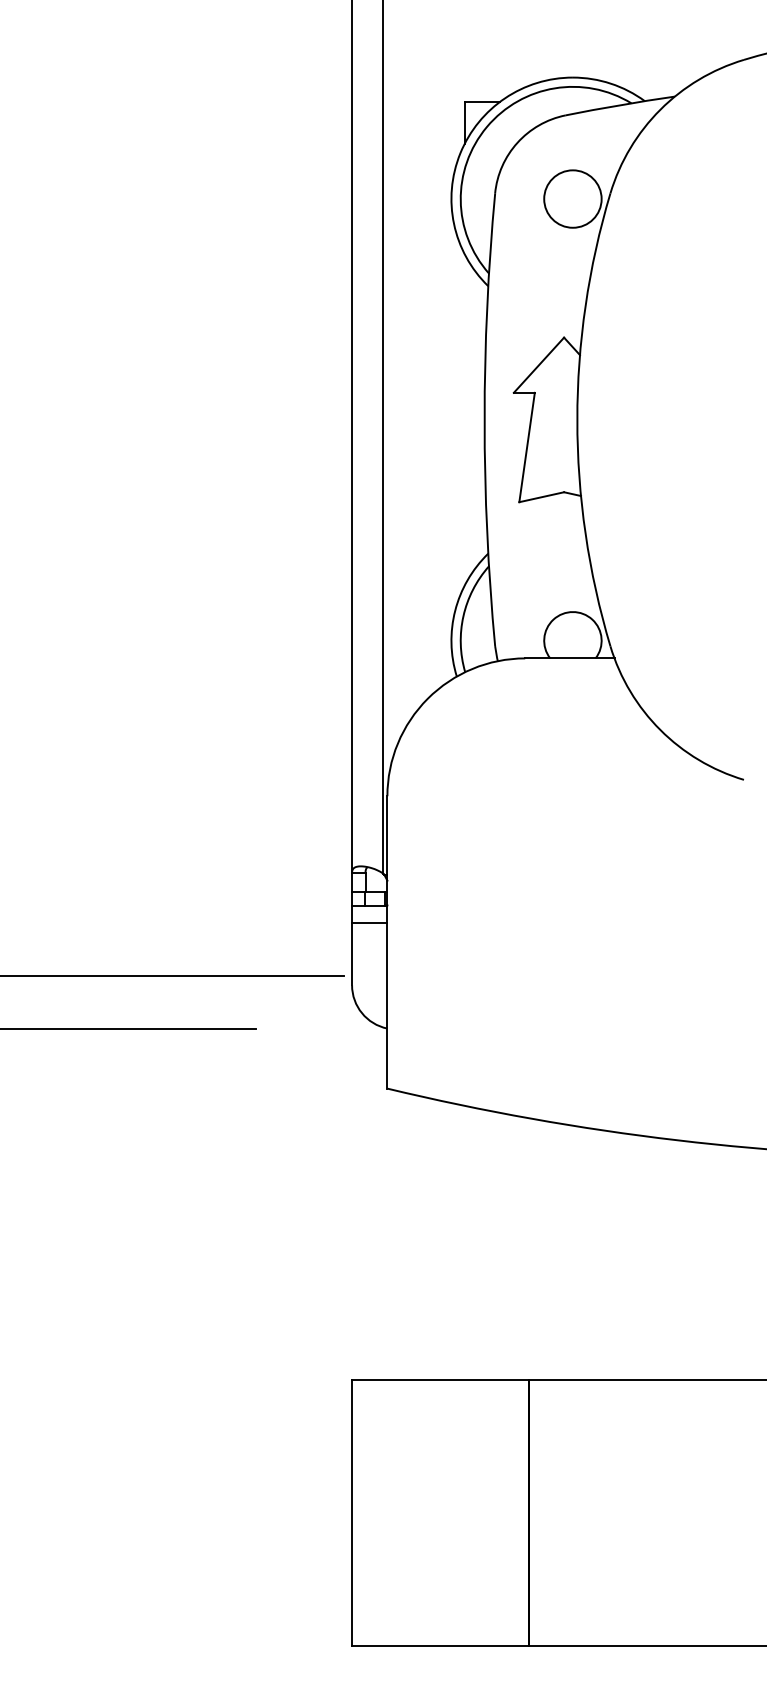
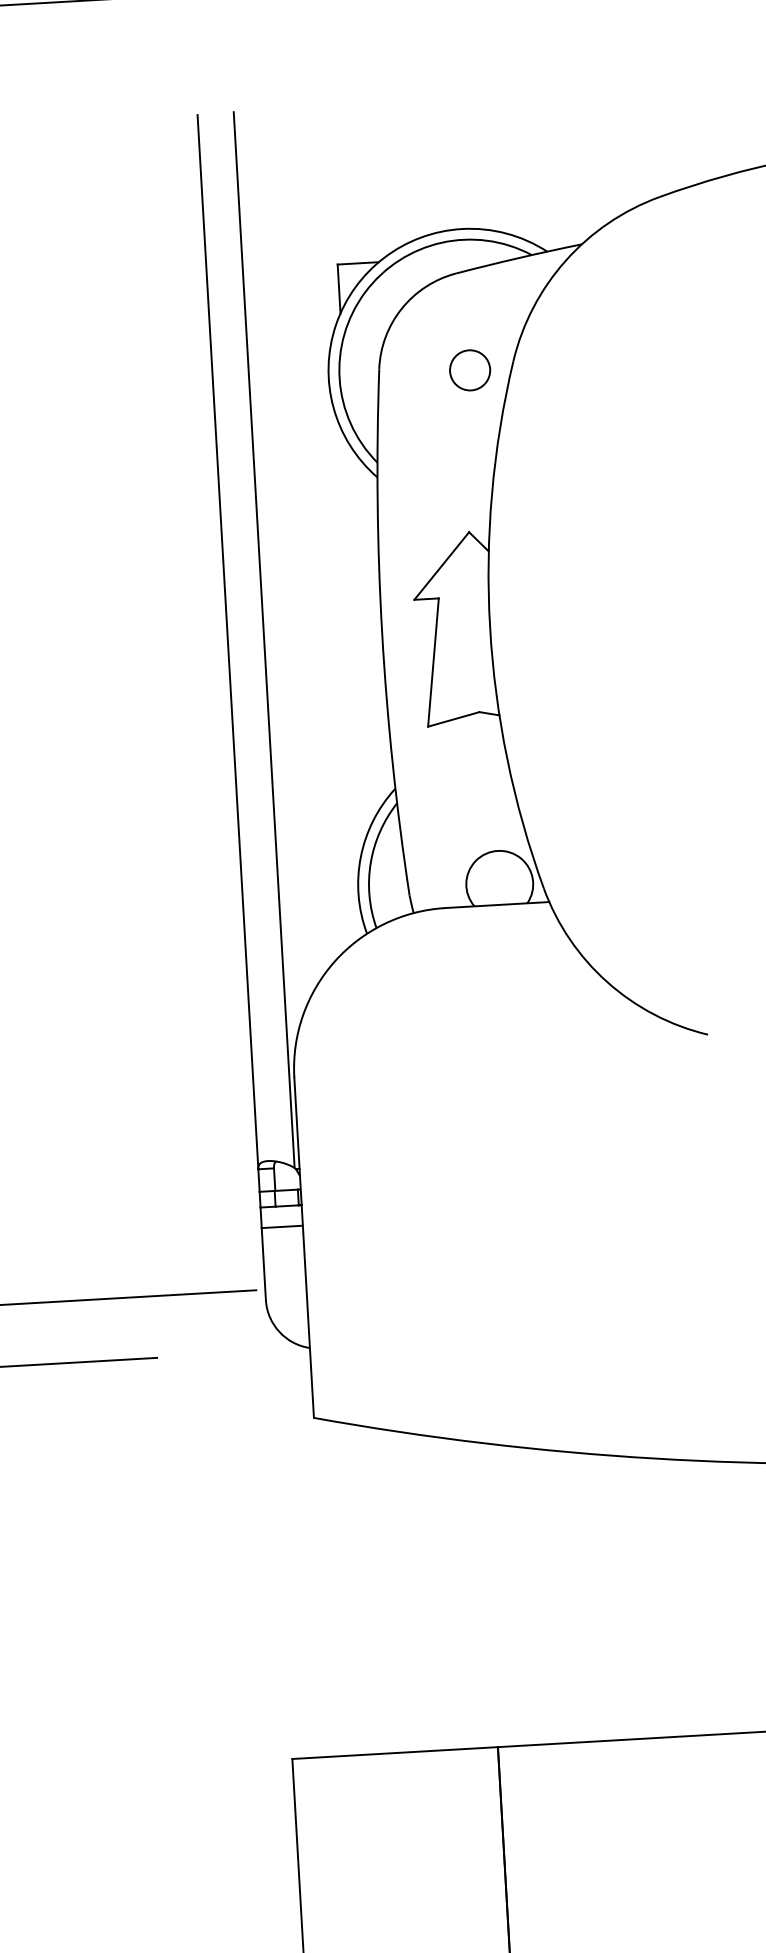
circle: (572, 198) -> (469, 369), size x0.6

